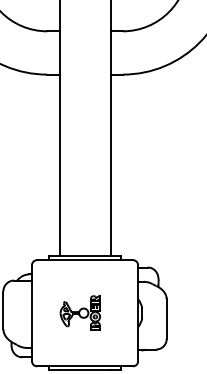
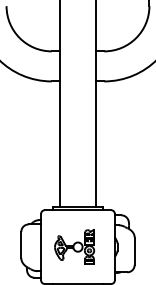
part: (80, 312) -> (74, 246), size x1.43

